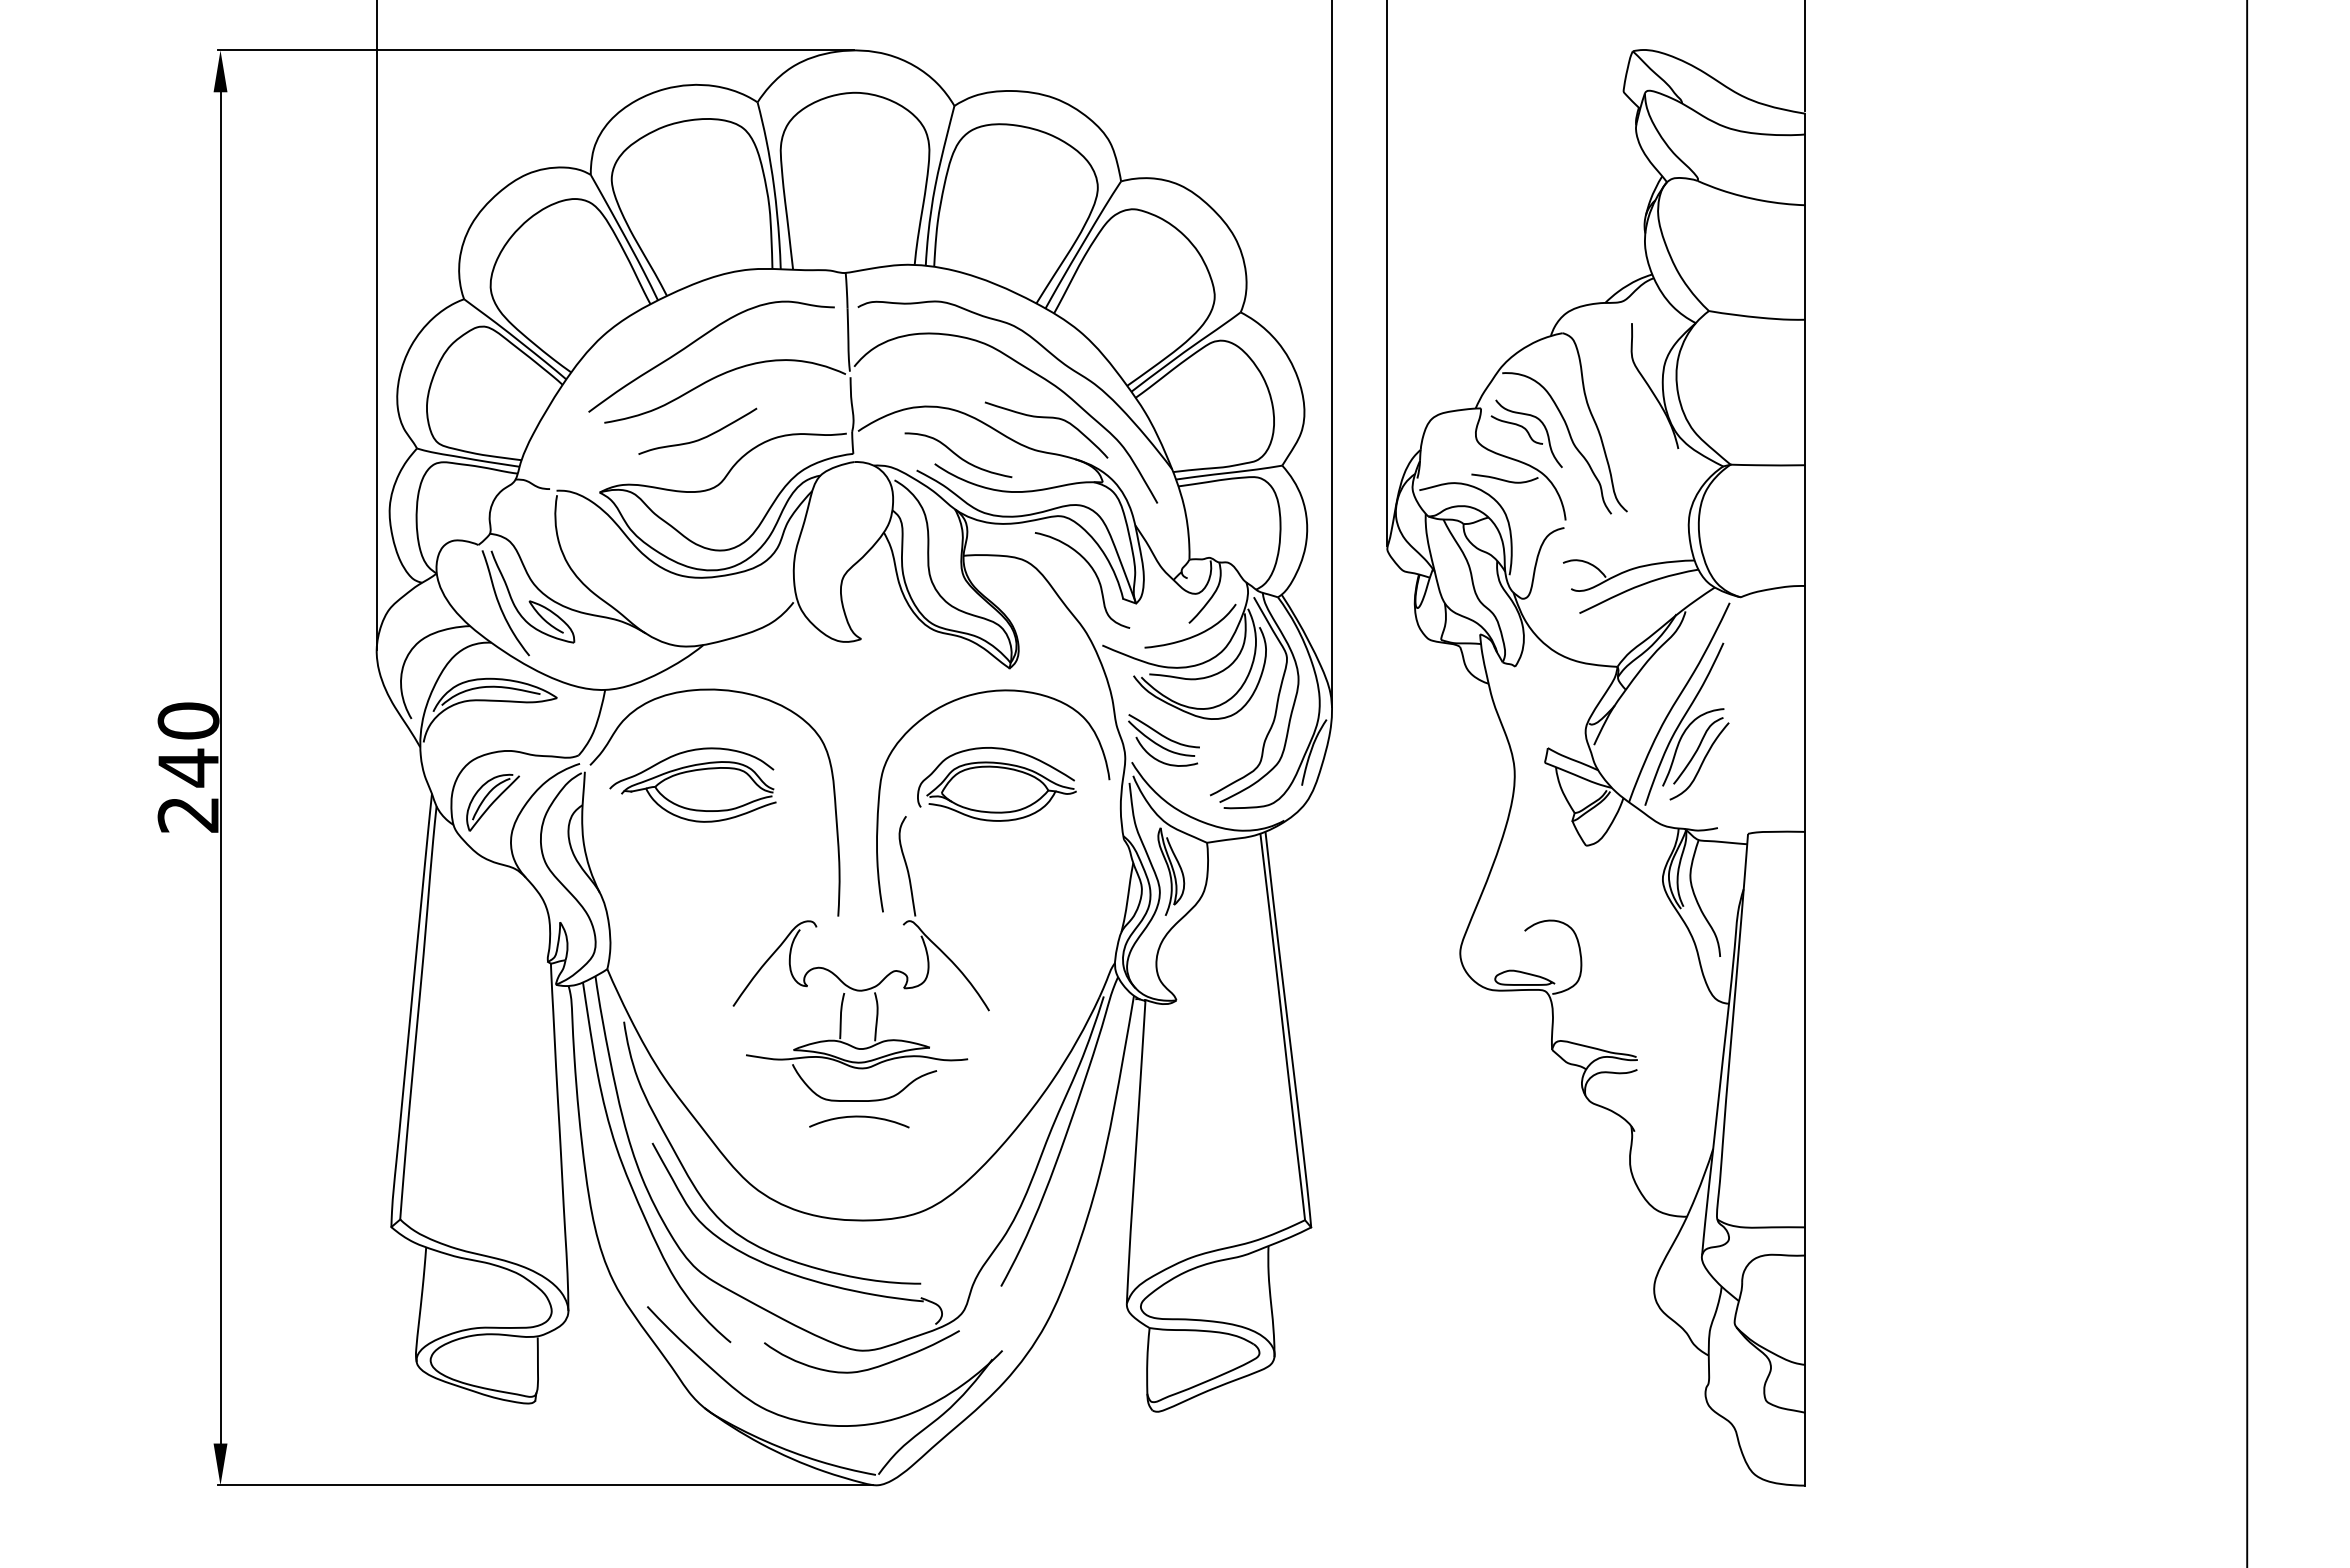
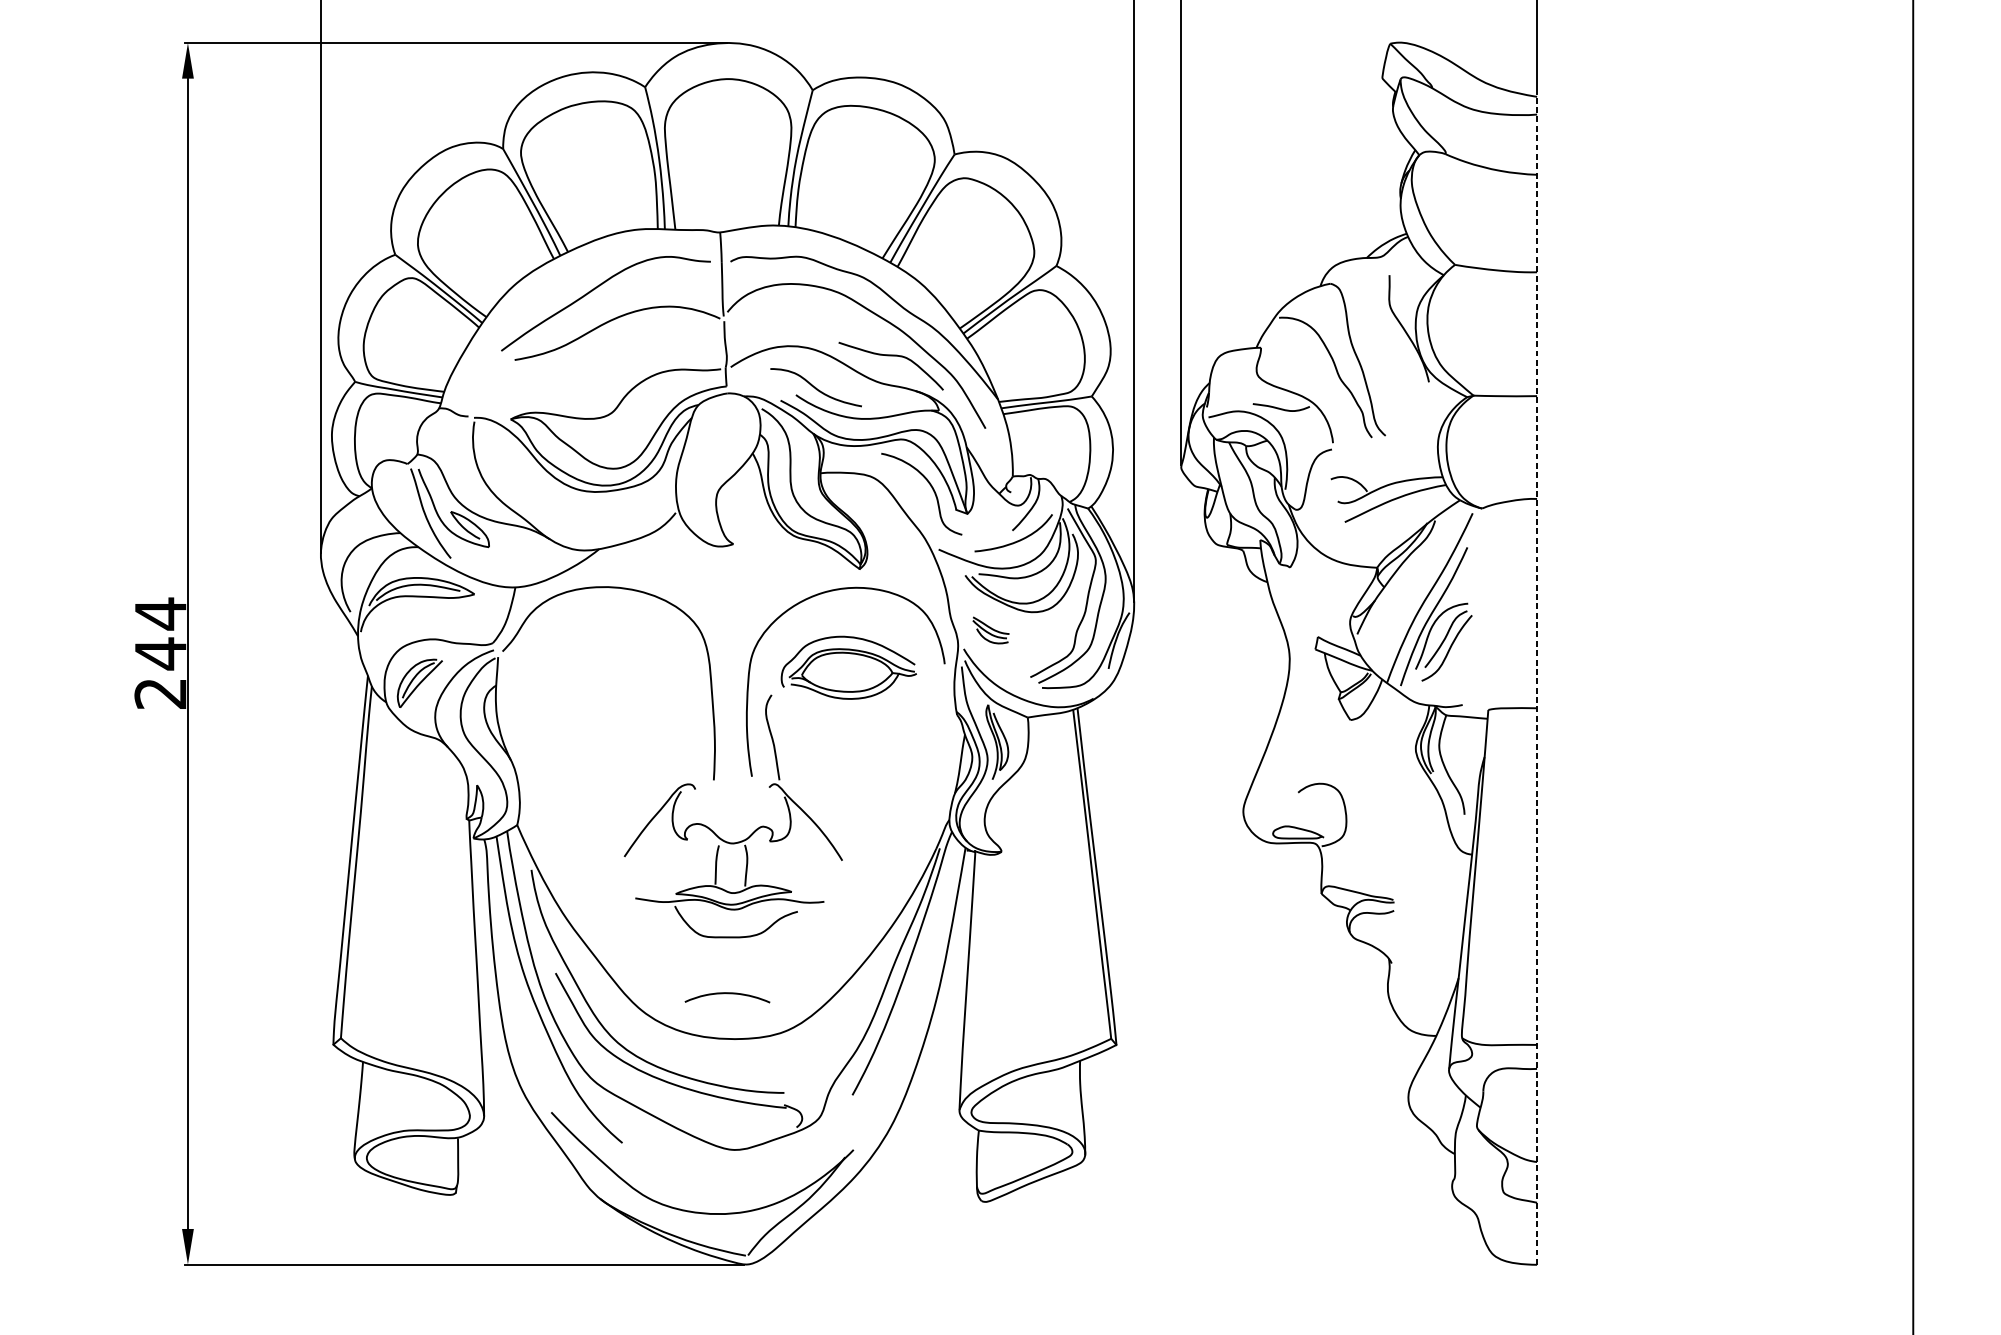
part: (1526, 433) -> (1299, 369), removed
curve: (699, 438) -> (595, 373), removed
text: (188, 720) -> (160, 613), 240 -> 244
part: (1163, 740) -> (990, 630), size x0.6
part: (690, 772) -> (588, 657), removed
line: (1805, 799) -> (1537, 680), solid -> dashed
curve: (859, 1117) -> (727, 993), moved
curve: (863, 1369) -> (735, 1165), removed

